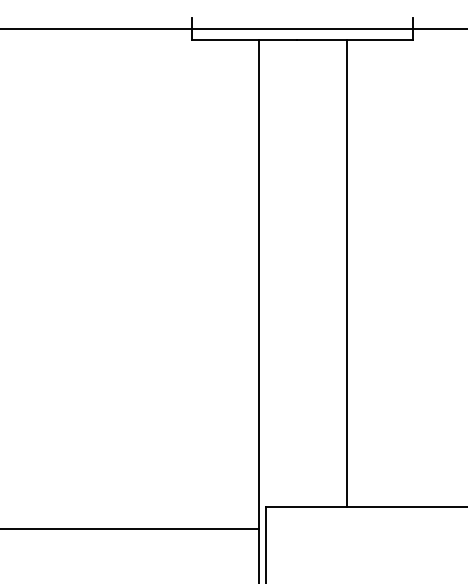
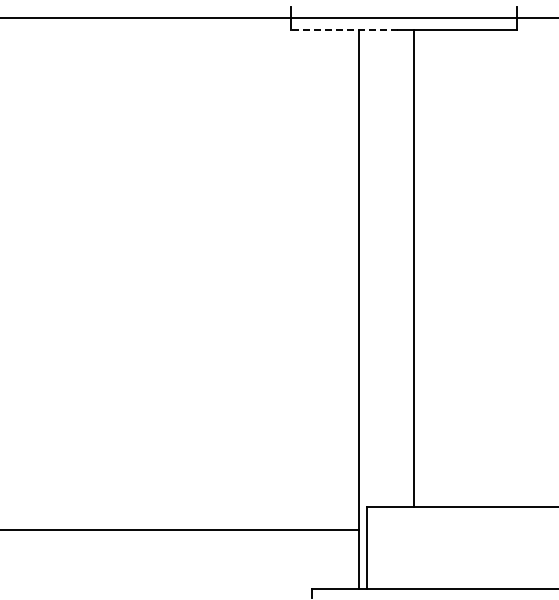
line: (243, 40) -> (343, 29), solid -> dashed
line: (347, 273) -> (414, 268), moved

